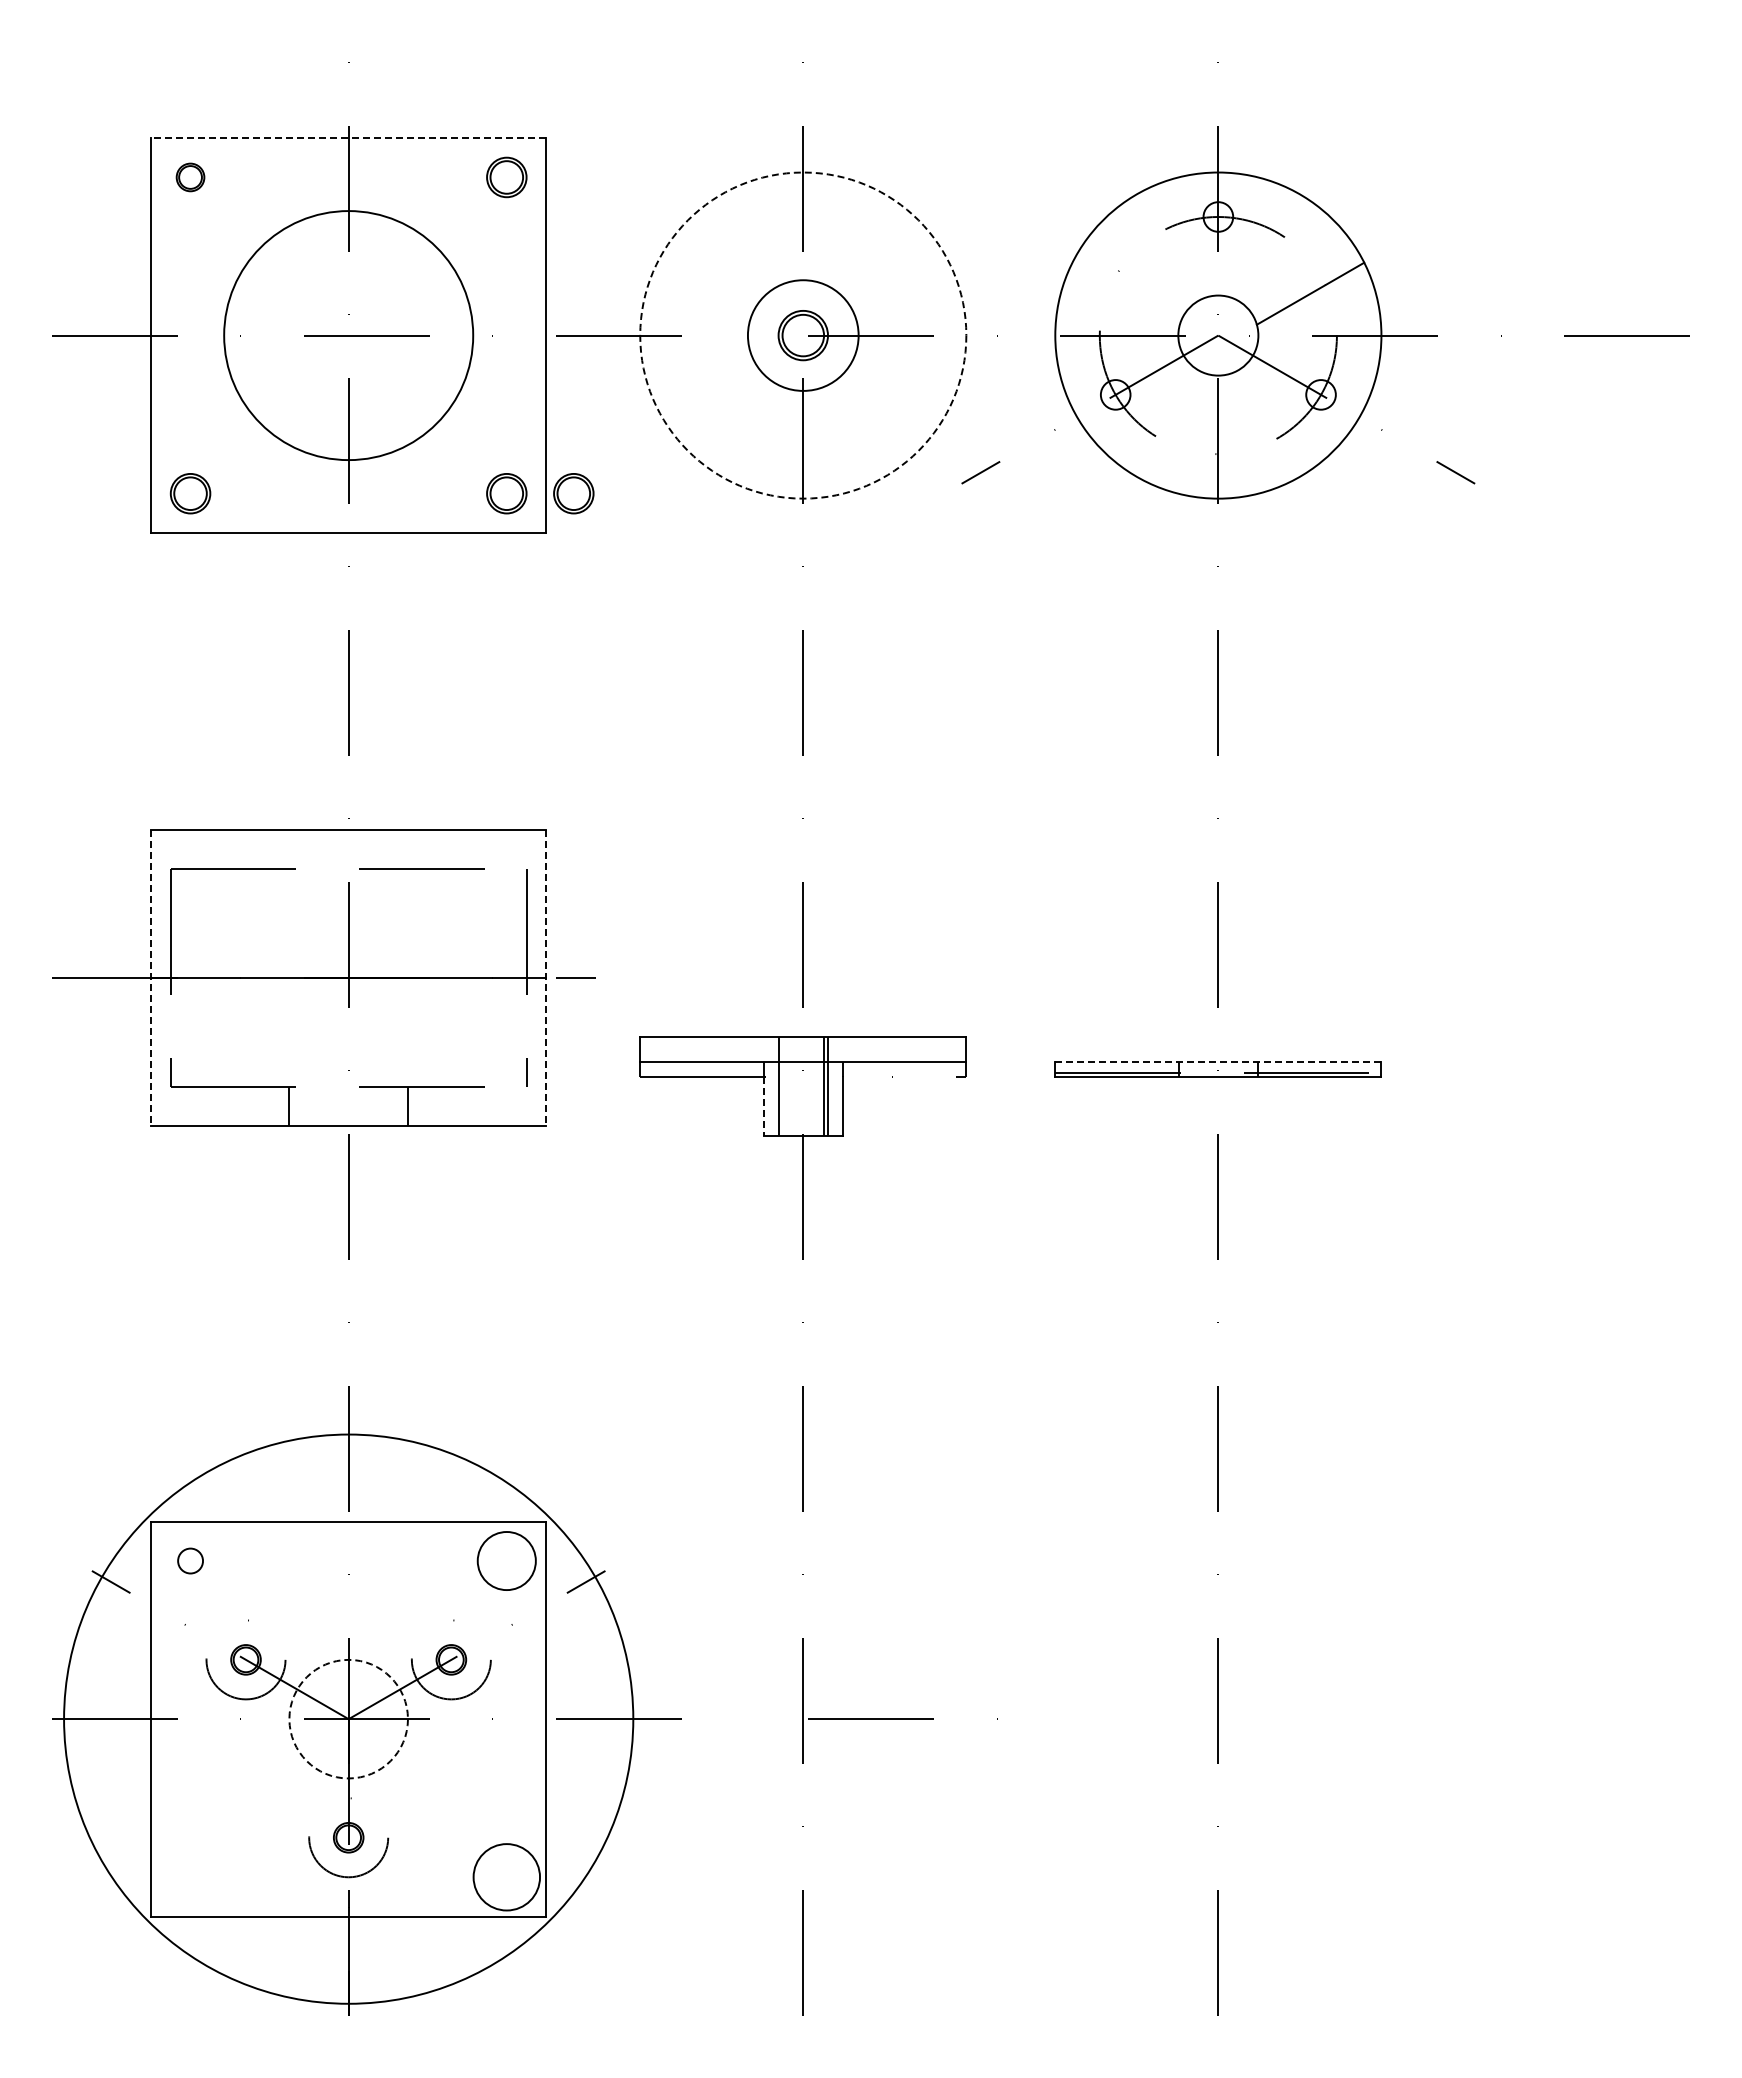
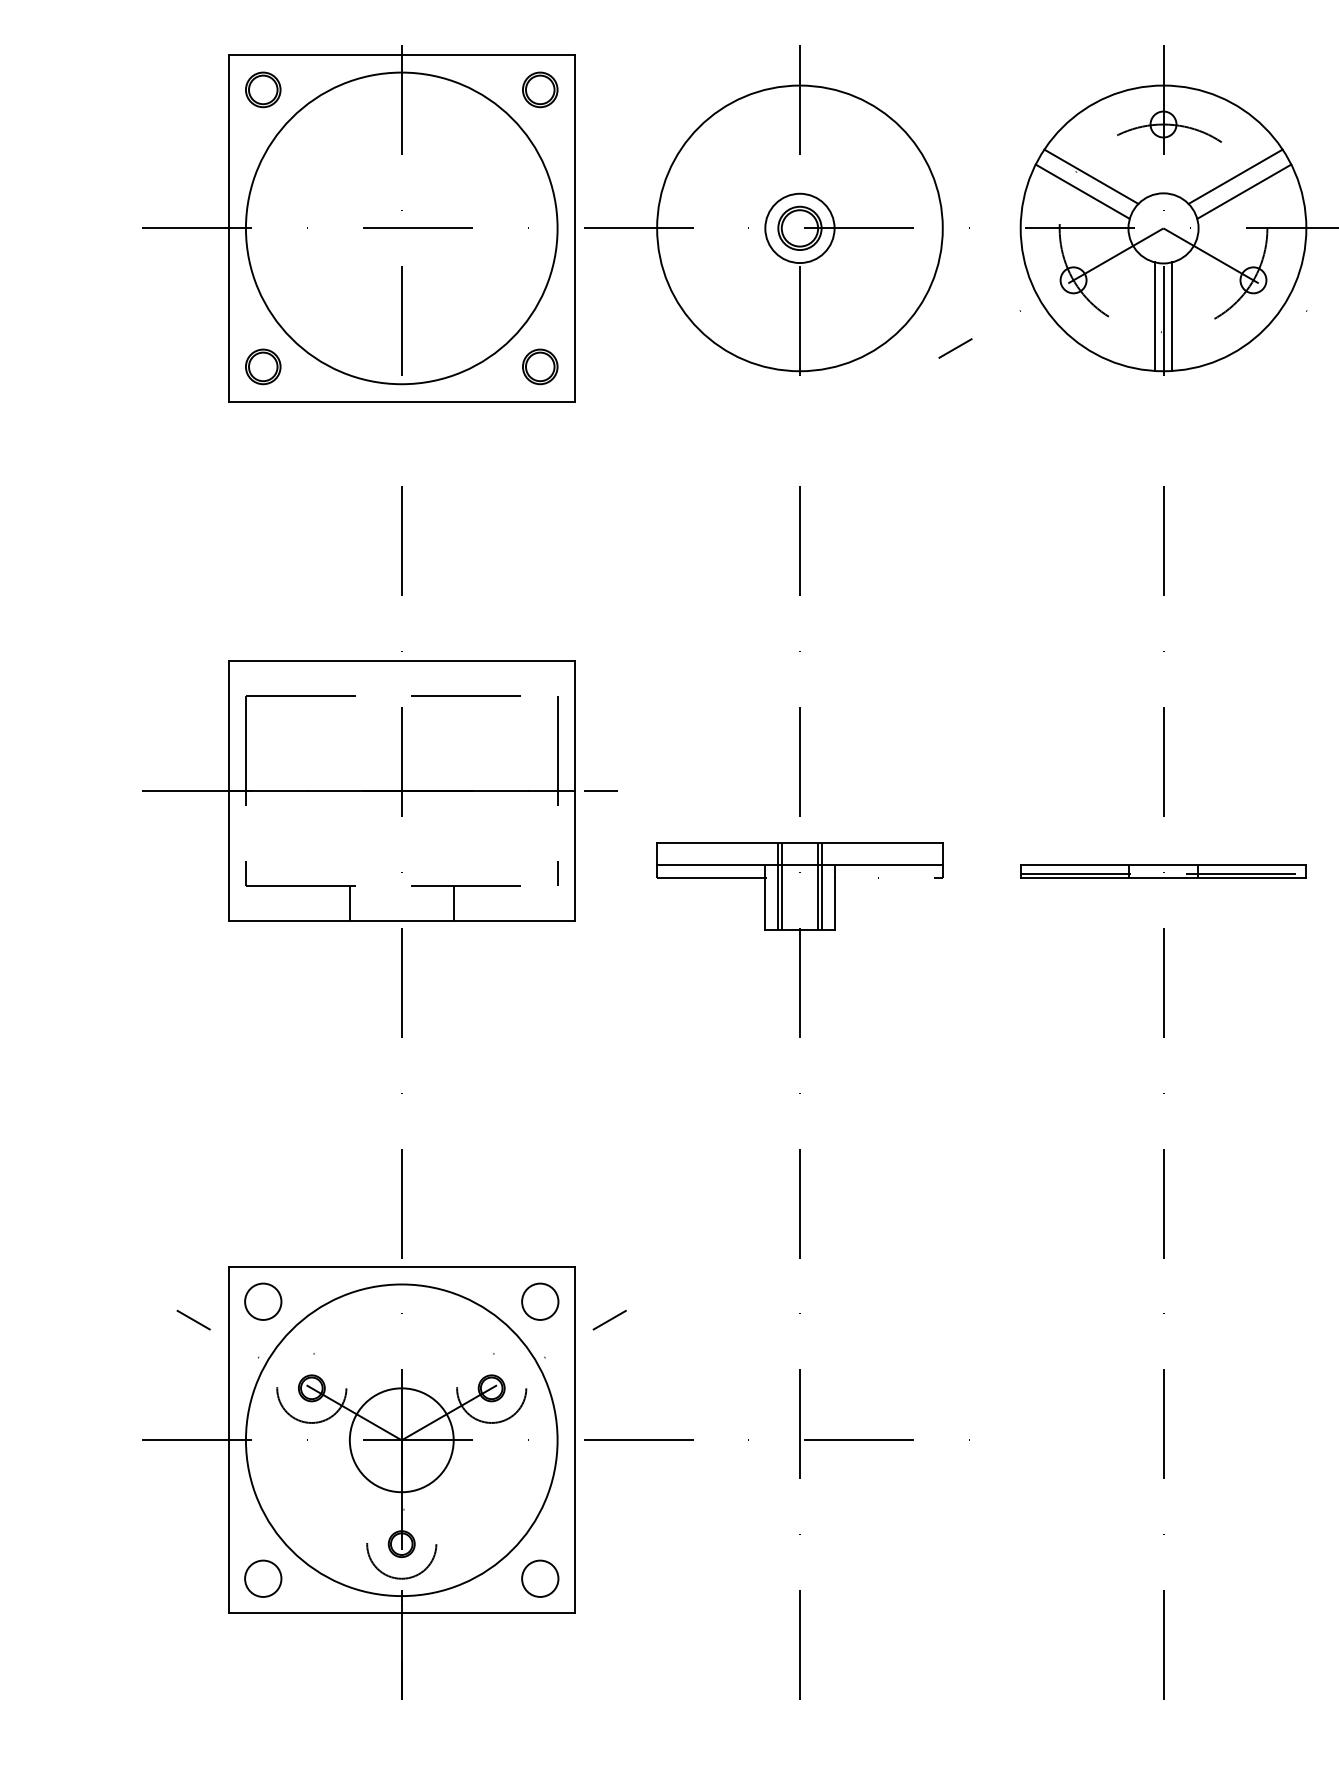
line: (348, 137) -> (401, 54), dashed -> solid
part: (190, 177) -> (263, 89), size x1.43
line: (1135, 276) -> (1090, 176), added
line: (1300, 276) -> (1235, 176), added
line: (1125, 293) -> (1082, 191), added
circle: (348, 335) -> (401, 228), size x1.43
circle: (802, 335) -> (799, 228), size x0.71
circle: (803, 335) -> (800, 228), dashed -> solid
line: (1208, 436) -> (1154, 316), added
line: (1228, 436) -> (1172, 316), added
part: (573, 493) -> (598, 366), removed
line: (151, 978) -> (229, 791), dashed -> solid
line: (546, 978) -> (575, 791), dashed -> solid
line: (1217, 1061) -> (1162, 864), dashed -> solid
line: (782, 1086) -> (781, 886), added
line: (763, 1106) -> (765, 903), dashed -> solid
circle: (190, 1560) -> (263, 1301), size x1.67
circle: (506, 1560) -> (539, 1301), size x0.71
circle: (348, 1718) -> (401, 1439), dashed -> solid
circle: (348, 1719) -> (401, 1440), size x0.62
circle: (190, 1876) -> (263, 1578), added
circle: (506, 1877) -> (539, 1578), size x0.62

